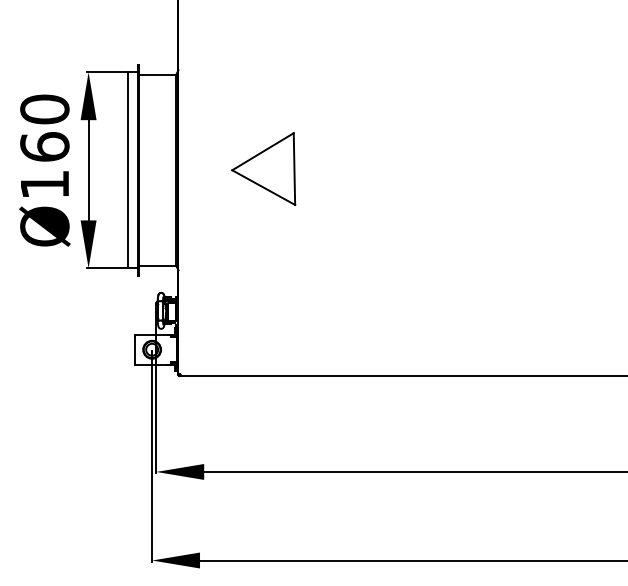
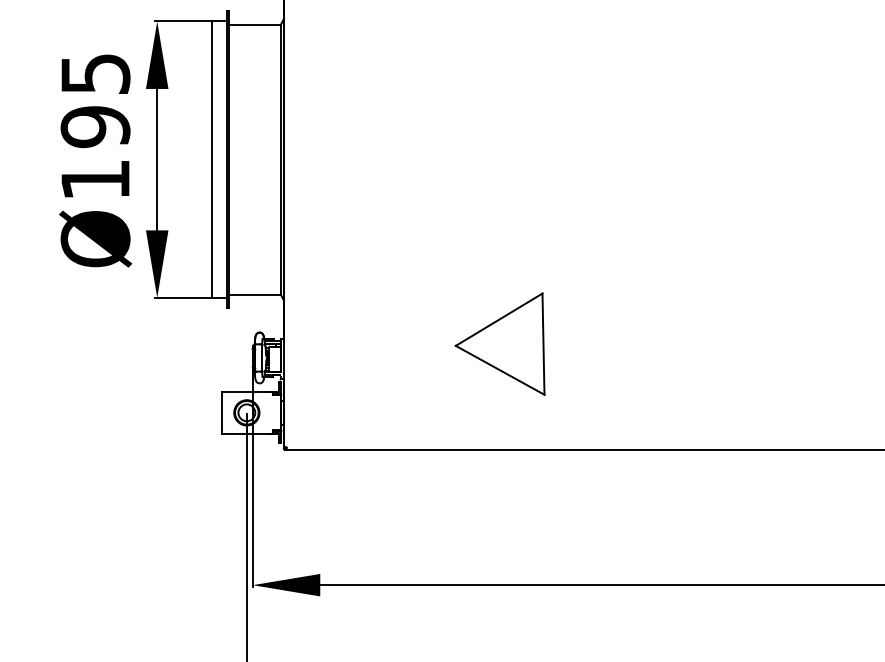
text: (44, 128) -> (95, 100), Ø160 -> Ø195
part: (263, 168) -> (499, 343), moved

